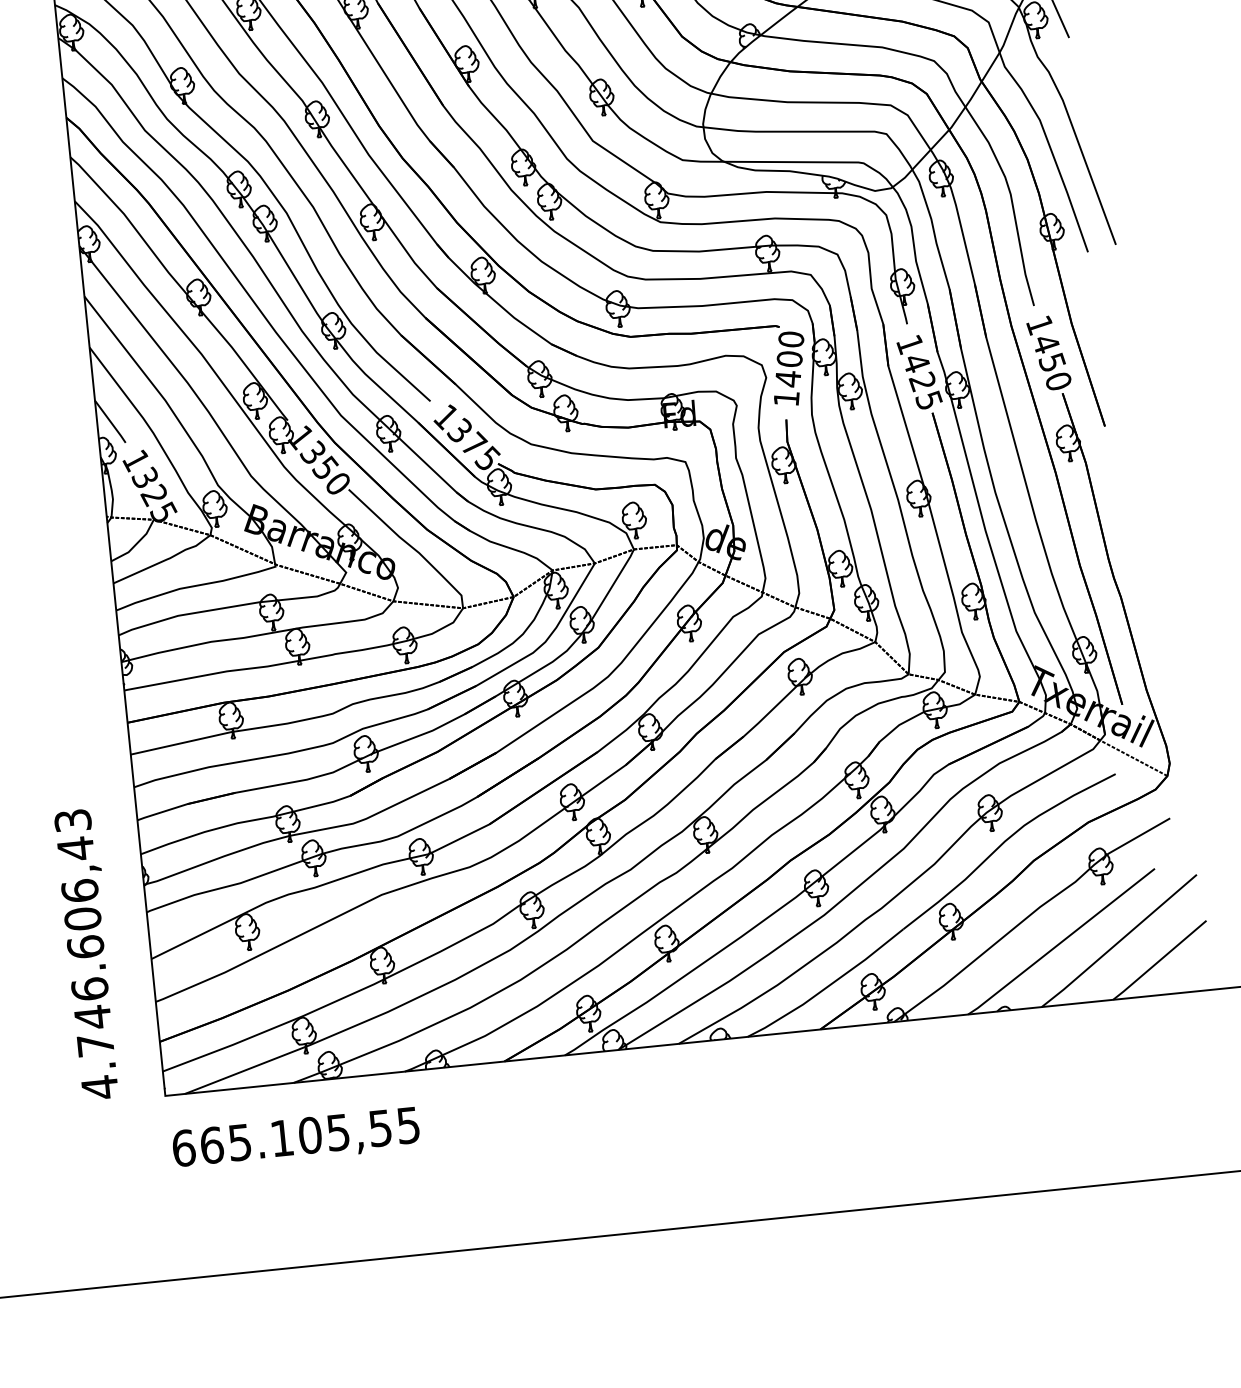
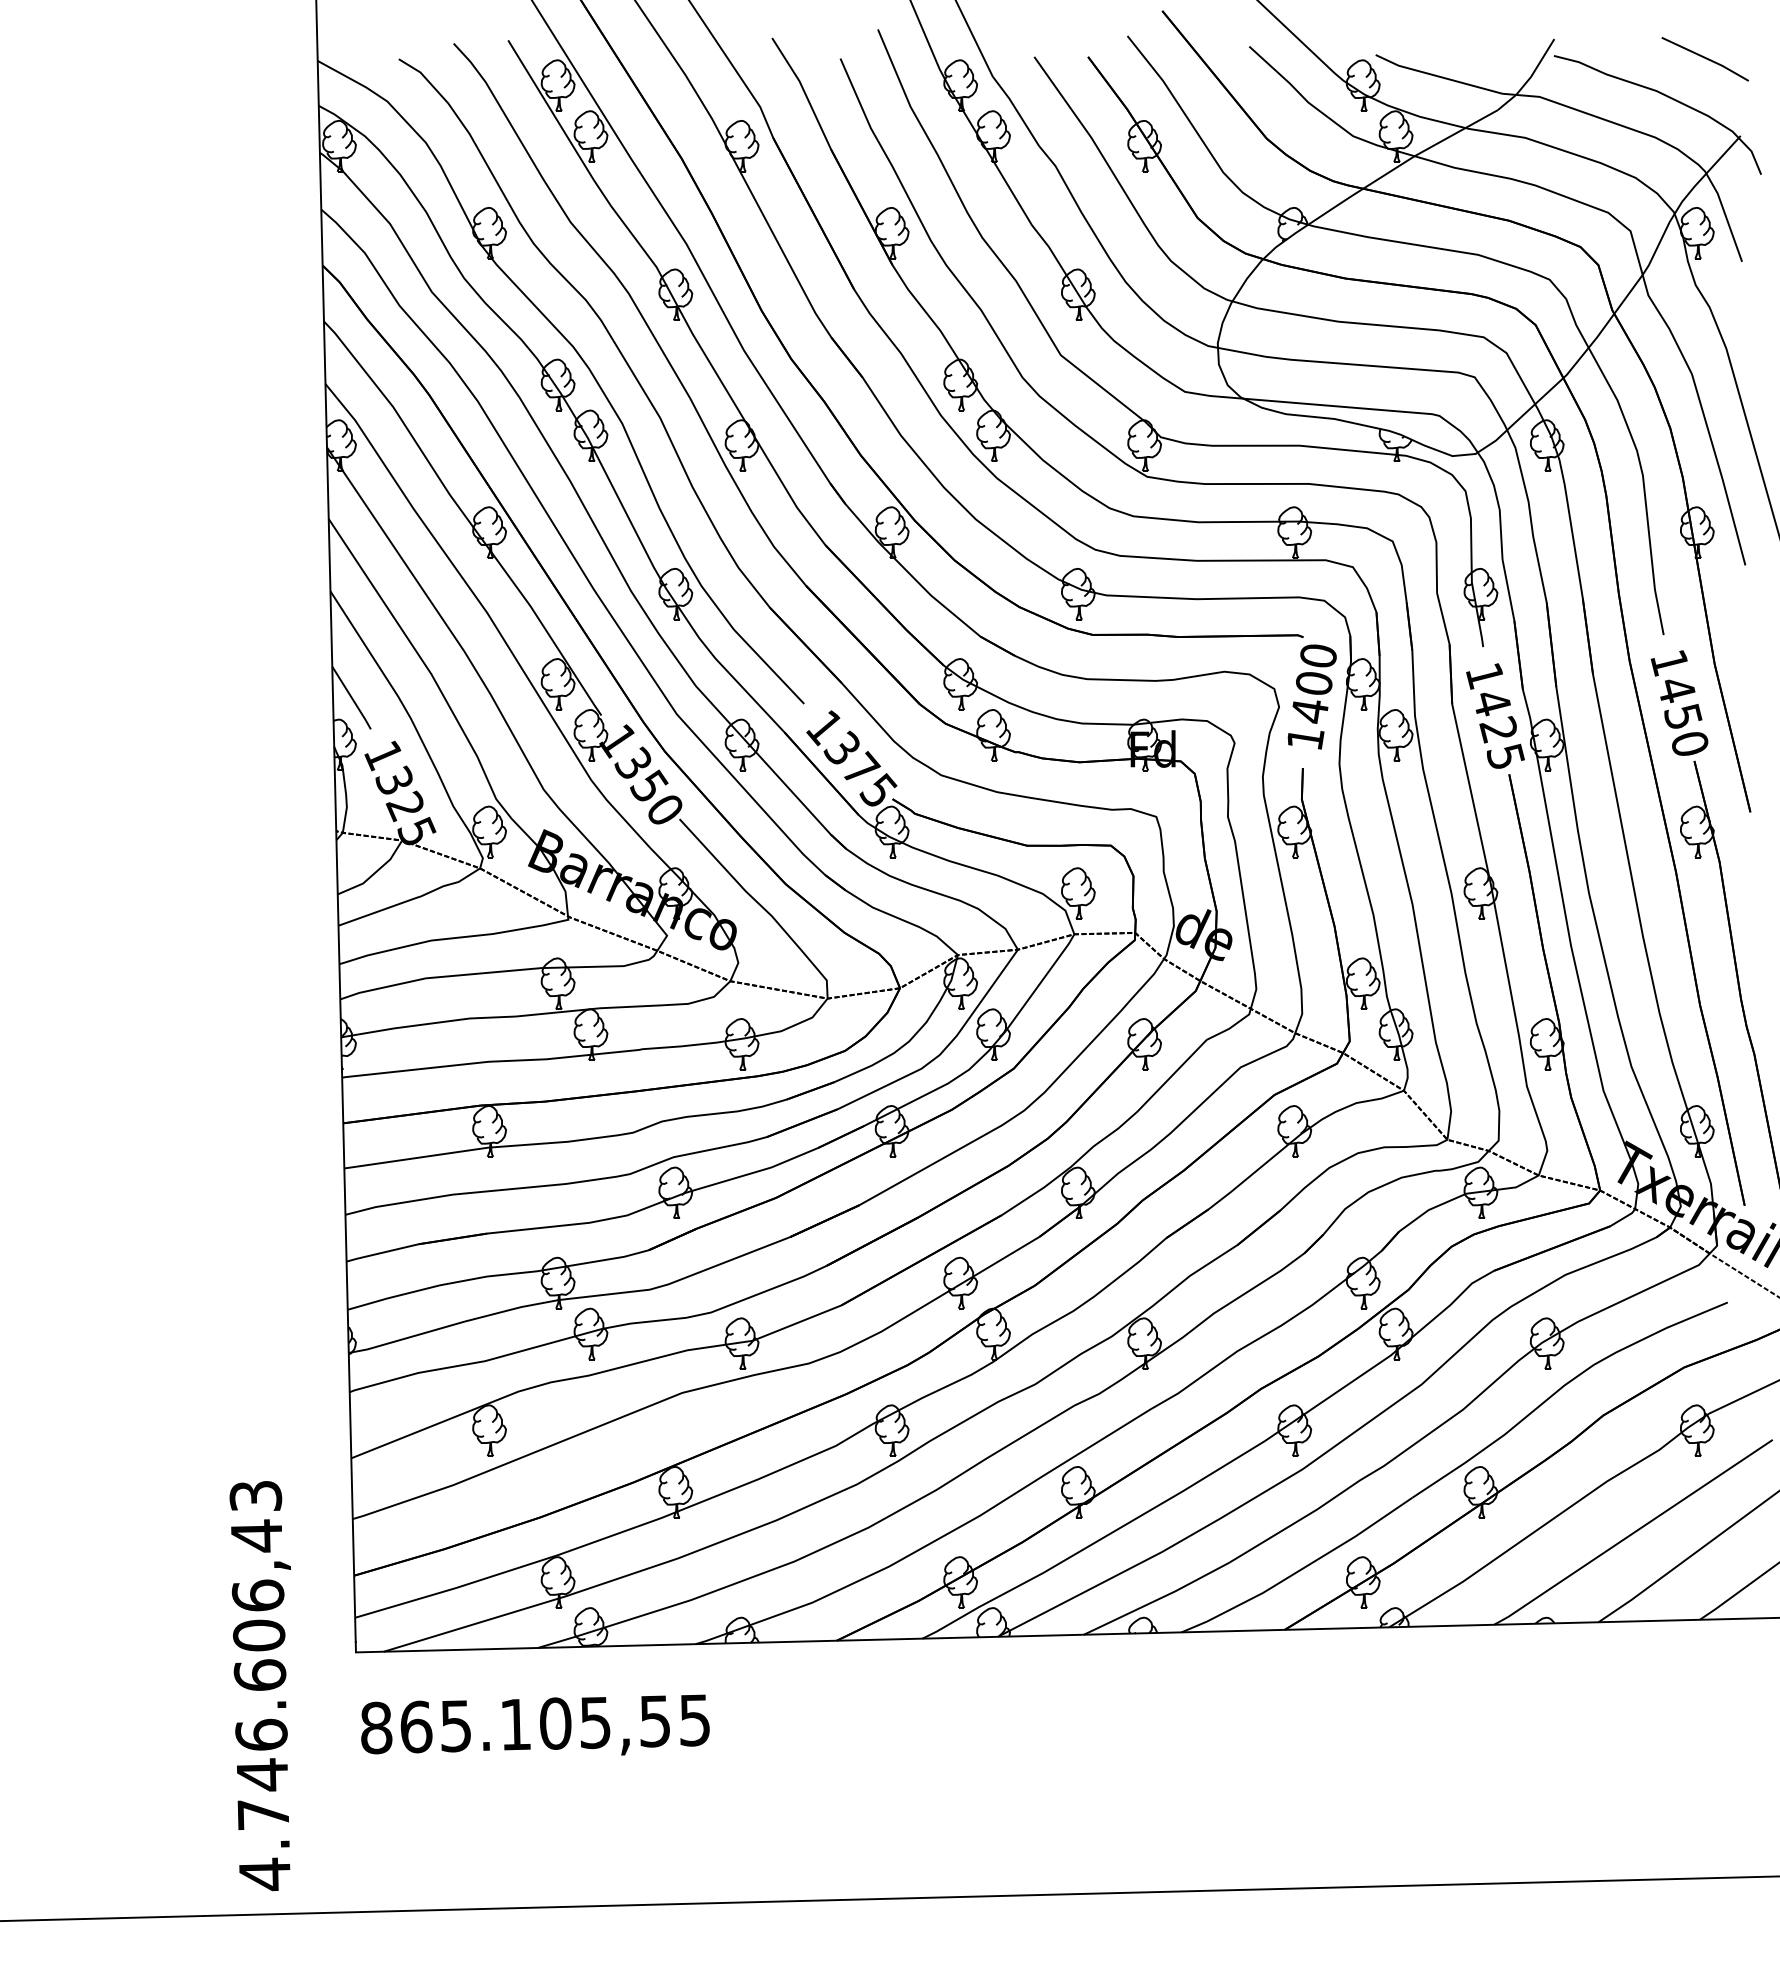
text: (85, 954) -> (259, 1686), moved
text: (183, 1147) -> (376, 1727), 665.105,55 -> 865.105,55

